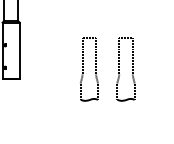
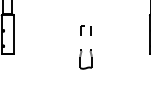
part: (88, 69) -> (60, 47), removed

